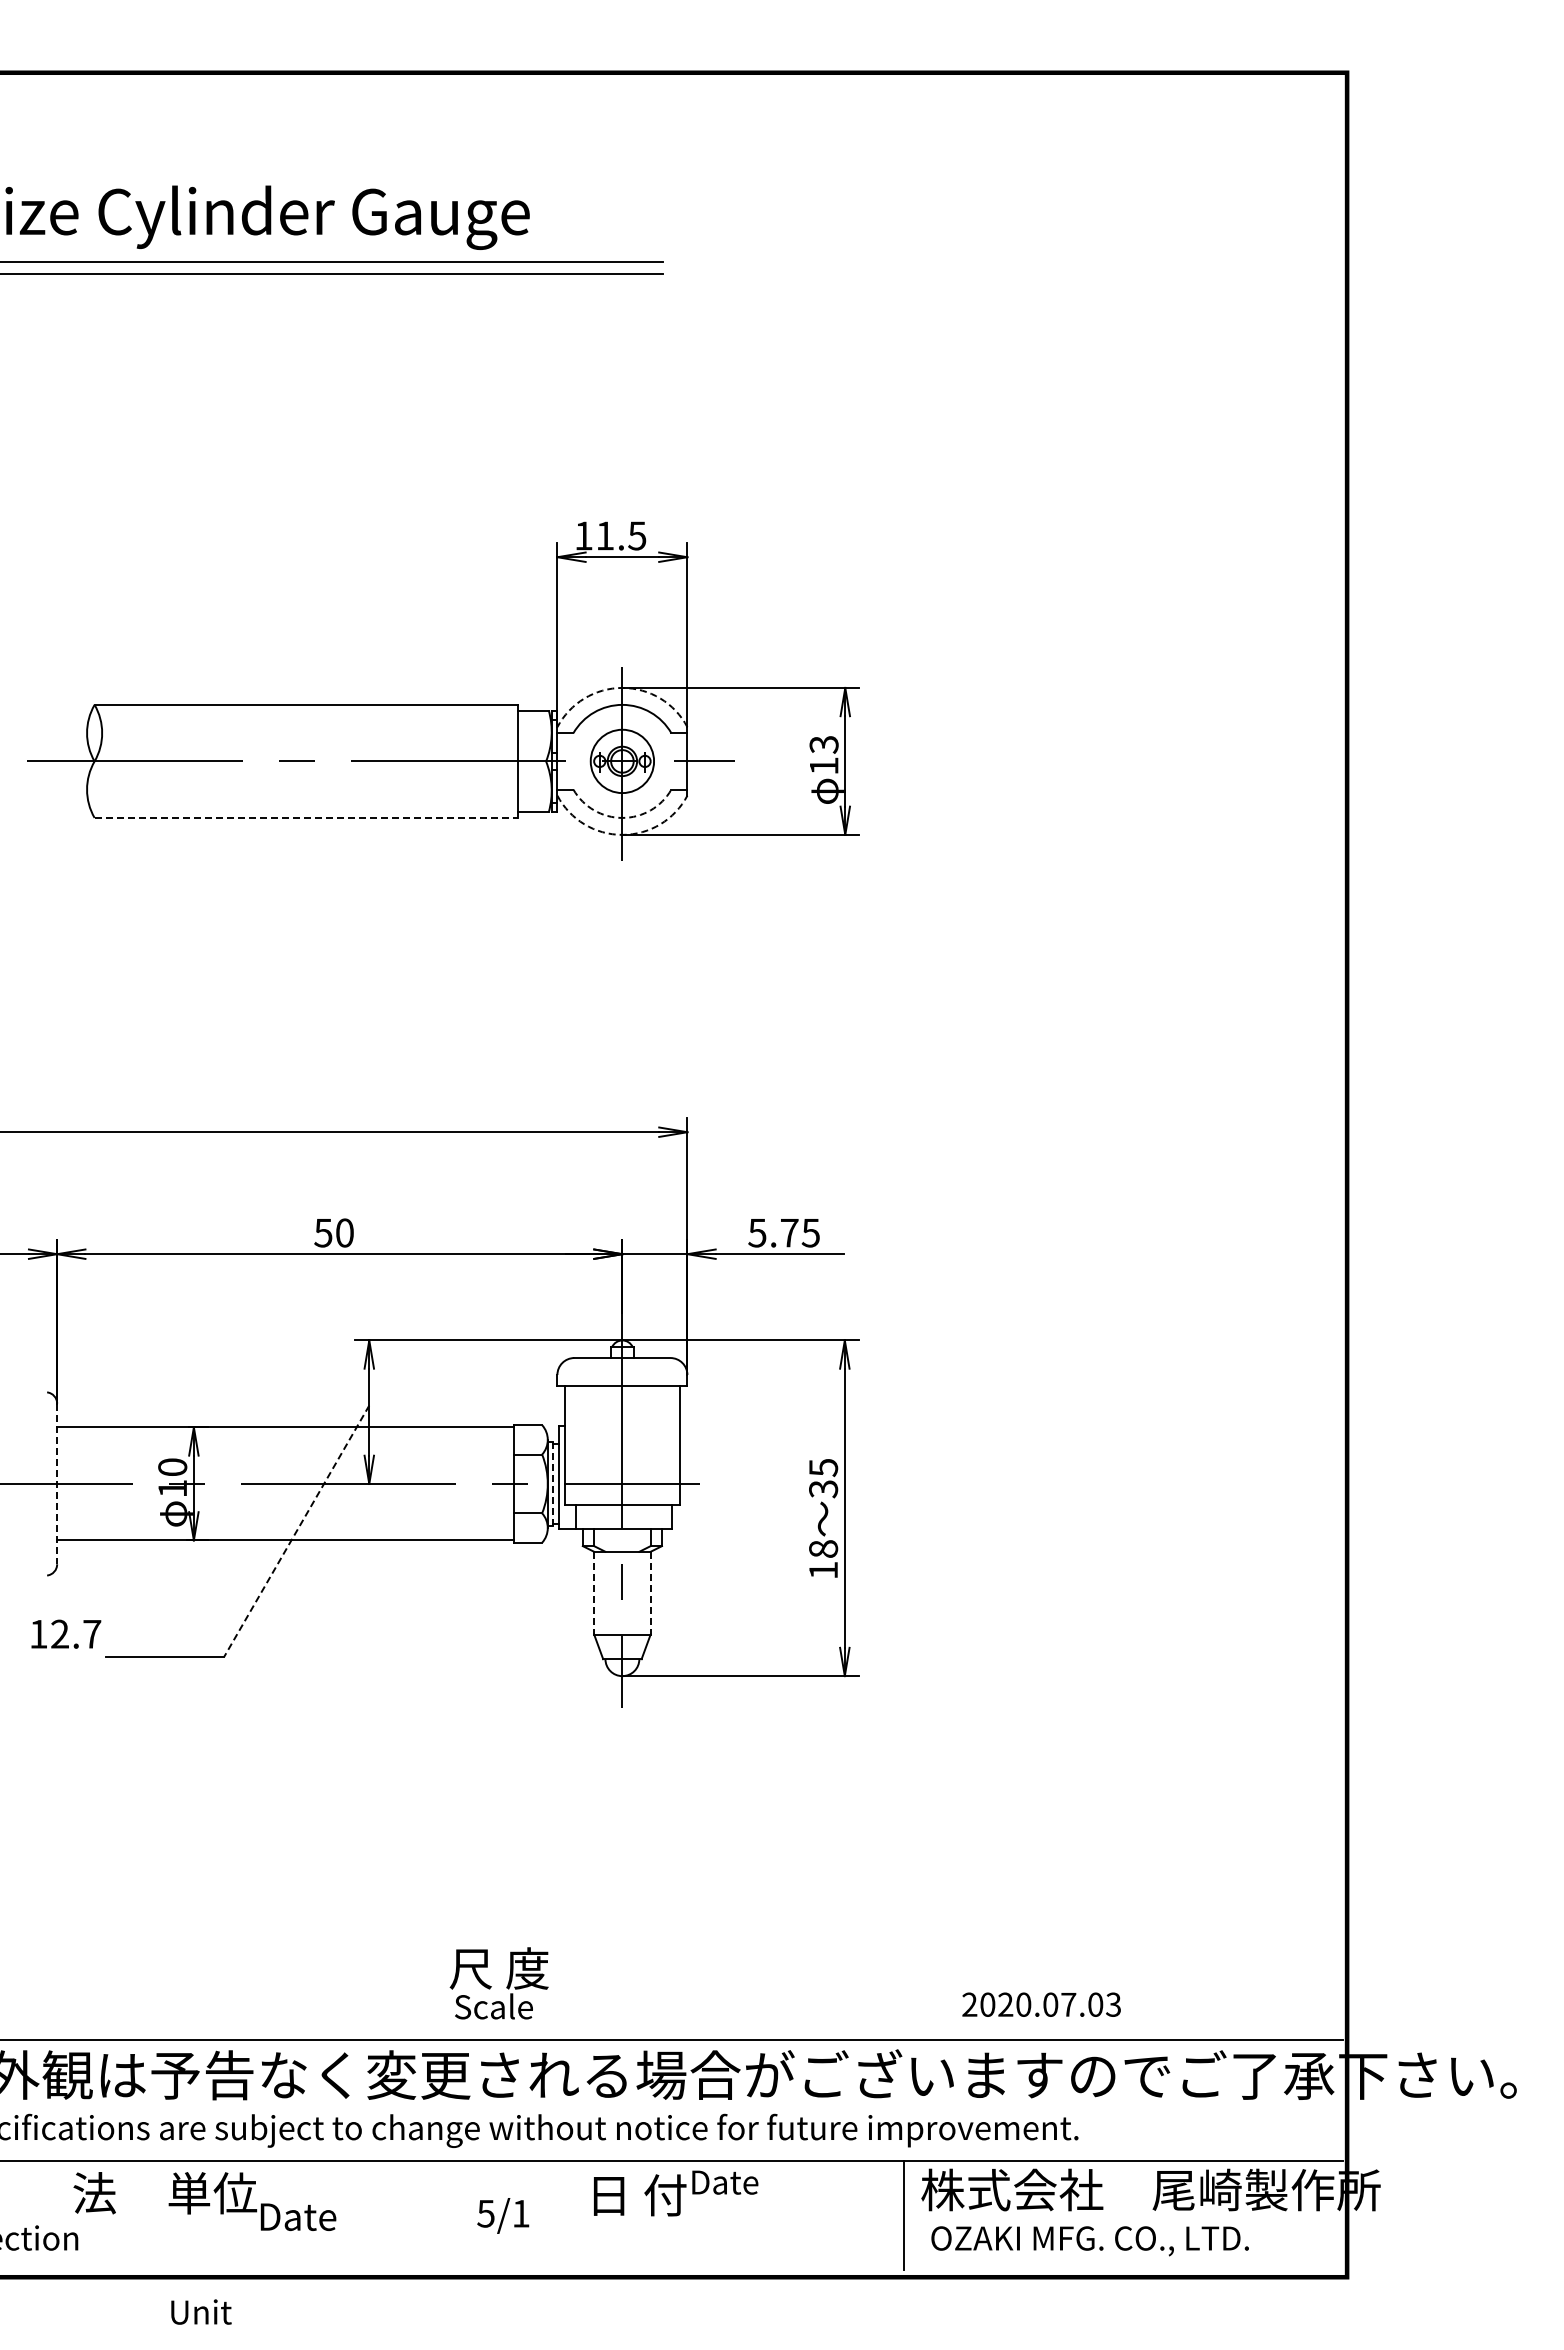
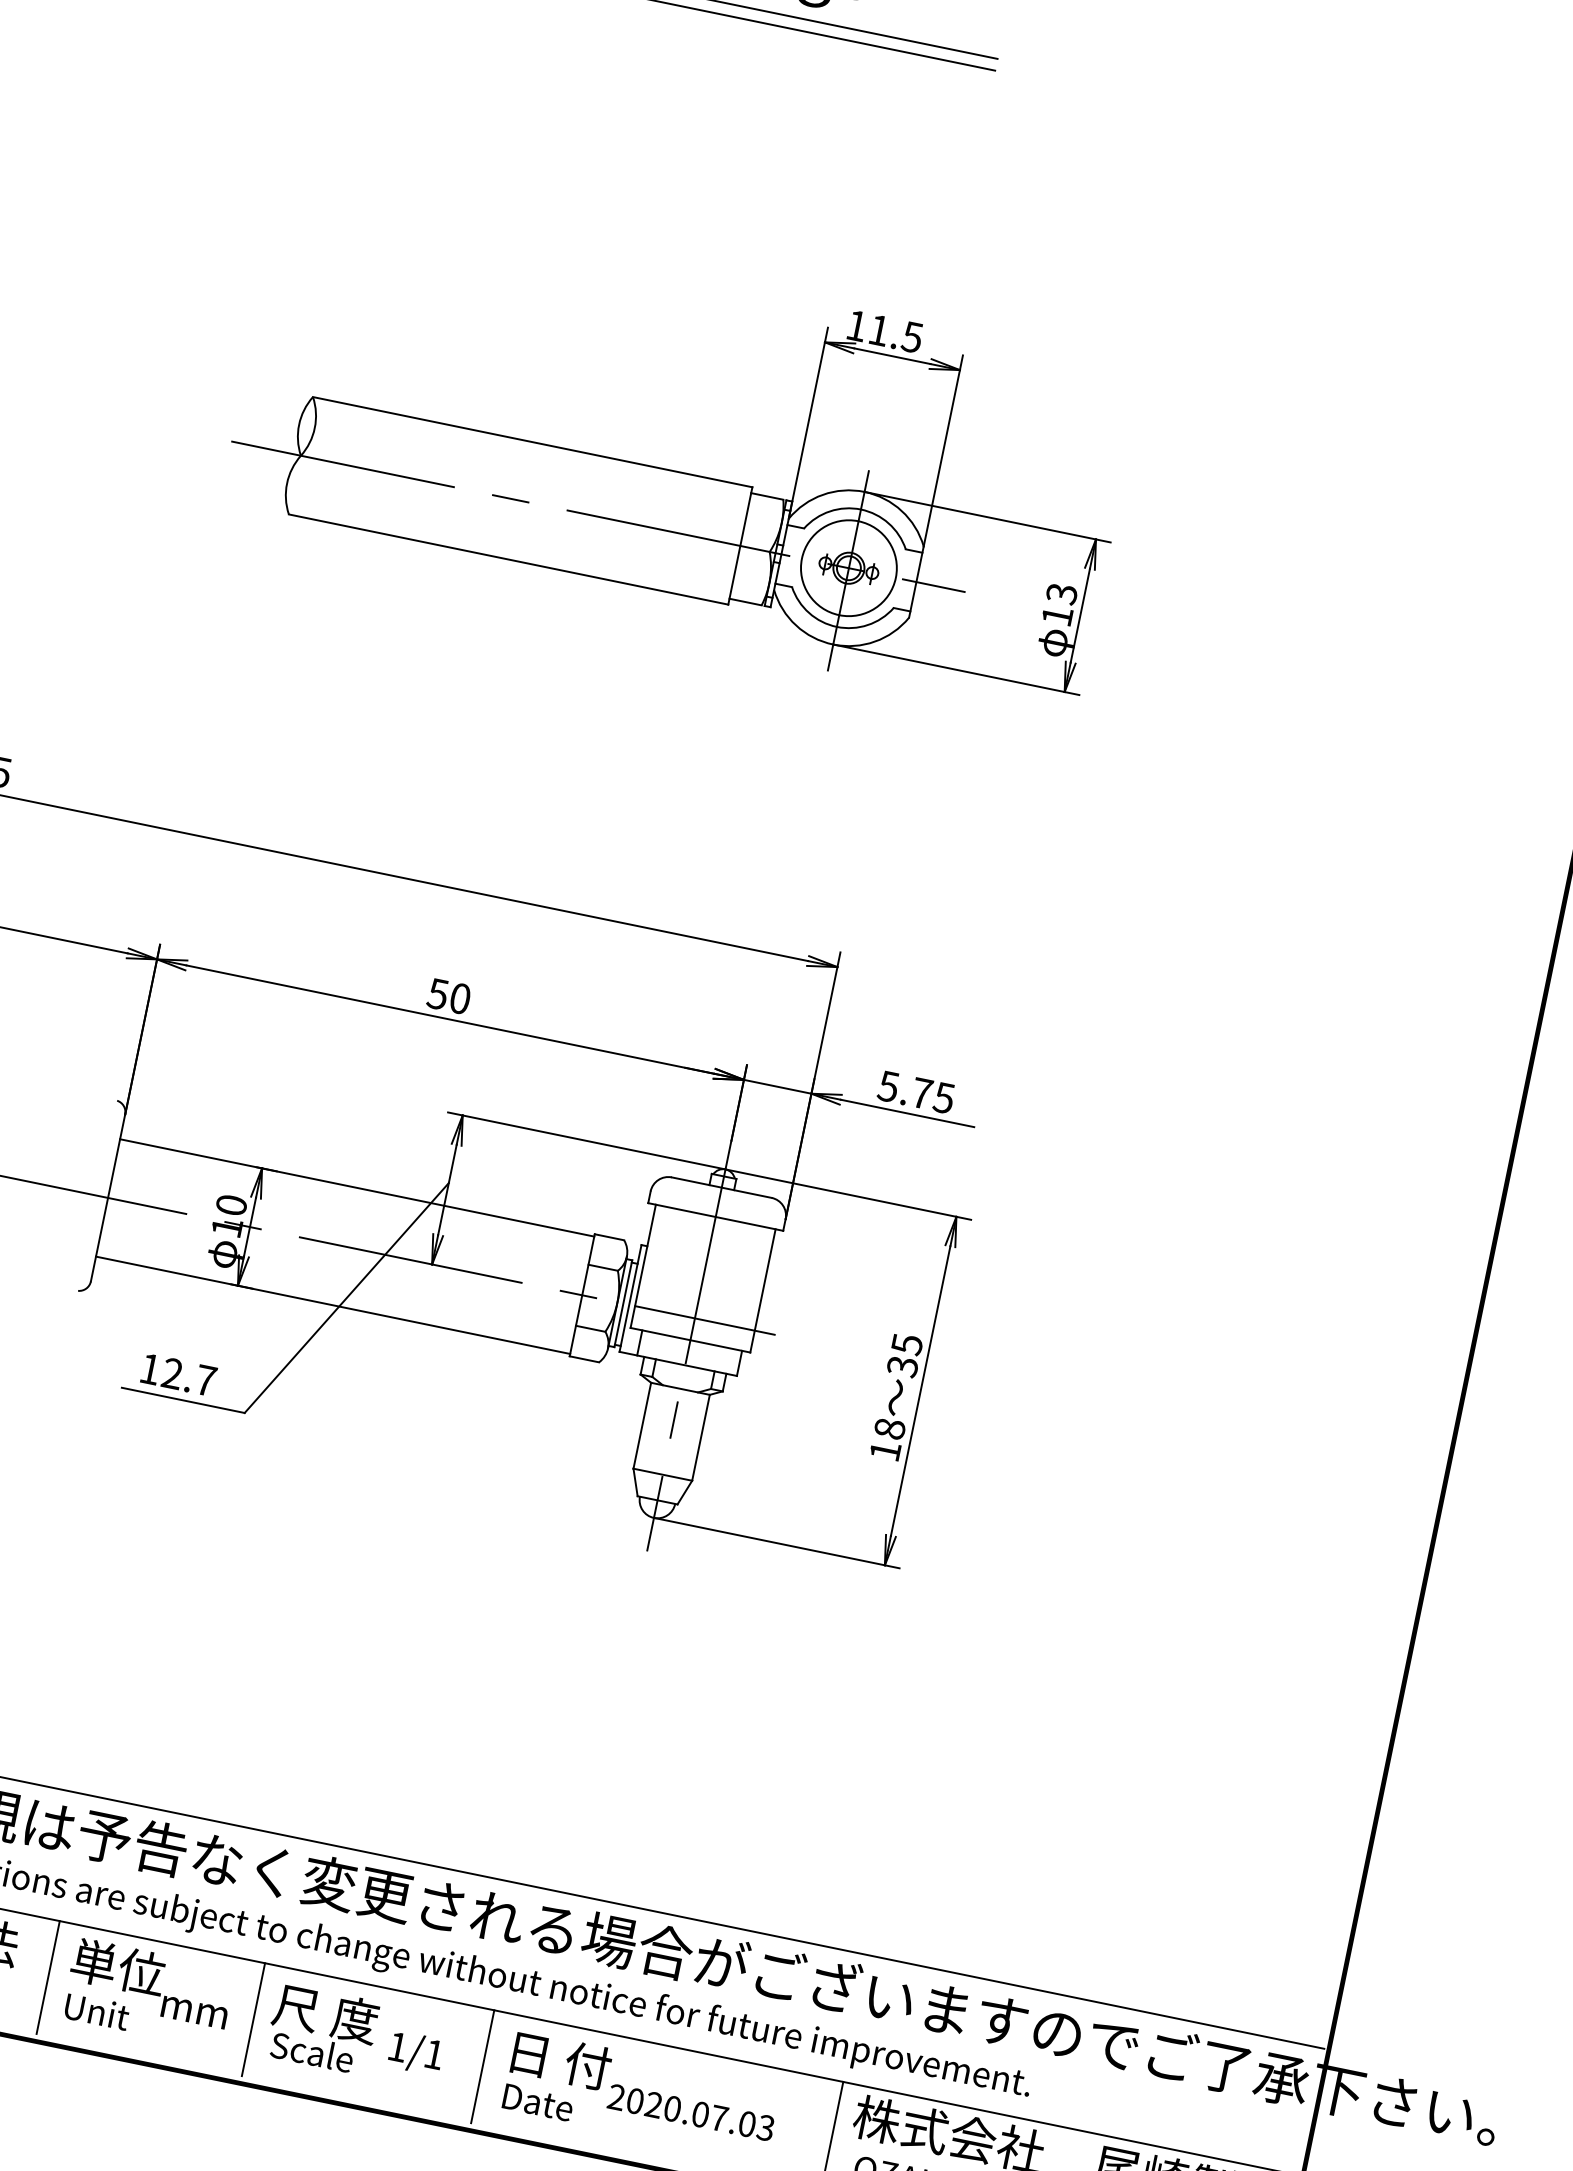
arc: (622, 687) -> (864, 491), dashed -> solid
circle: (622, 761) -> (849, 568), size x1.43
line: (306, 817) -> (508, 559), dashed -> solid
arc: (622, 817) -> (837, 626), dashed -> solid
arc: (622, 834) -> (833, 644), dashed -> solid
line: (553, 1483) -> (623, 1303), dashed -> solid
line: (57, 1484) -> (108, 1198), dashed -> solid
line: (296, 1531) -> (346, 1298), dashed -> solid
line: (594, 1593) -> (642, 1426), dashed -> solid
line: (650, 1593) -> (700, 1438), dashed -> solid
text: (66, 1633) -> (179, 1374), moved
text: (498, 1983) -> (321, 2029), moved
text: (1041, 2004) -> (691, 2112), moved
text: (725, 2182) -> (538, 2102), moved
text: (485, 2213) -> (397, 2046), 5/1 -> 1/1
line: (149, 2215) -> (48, 1977), added
line: (347, 2215) -> (253, 2019), added
line: (568, 2215) -> (483, 2066), added
text: (298, 2217) -> (202, 2010), Date -> mm
text: (201, 2311) -> (97, 2011), moved

